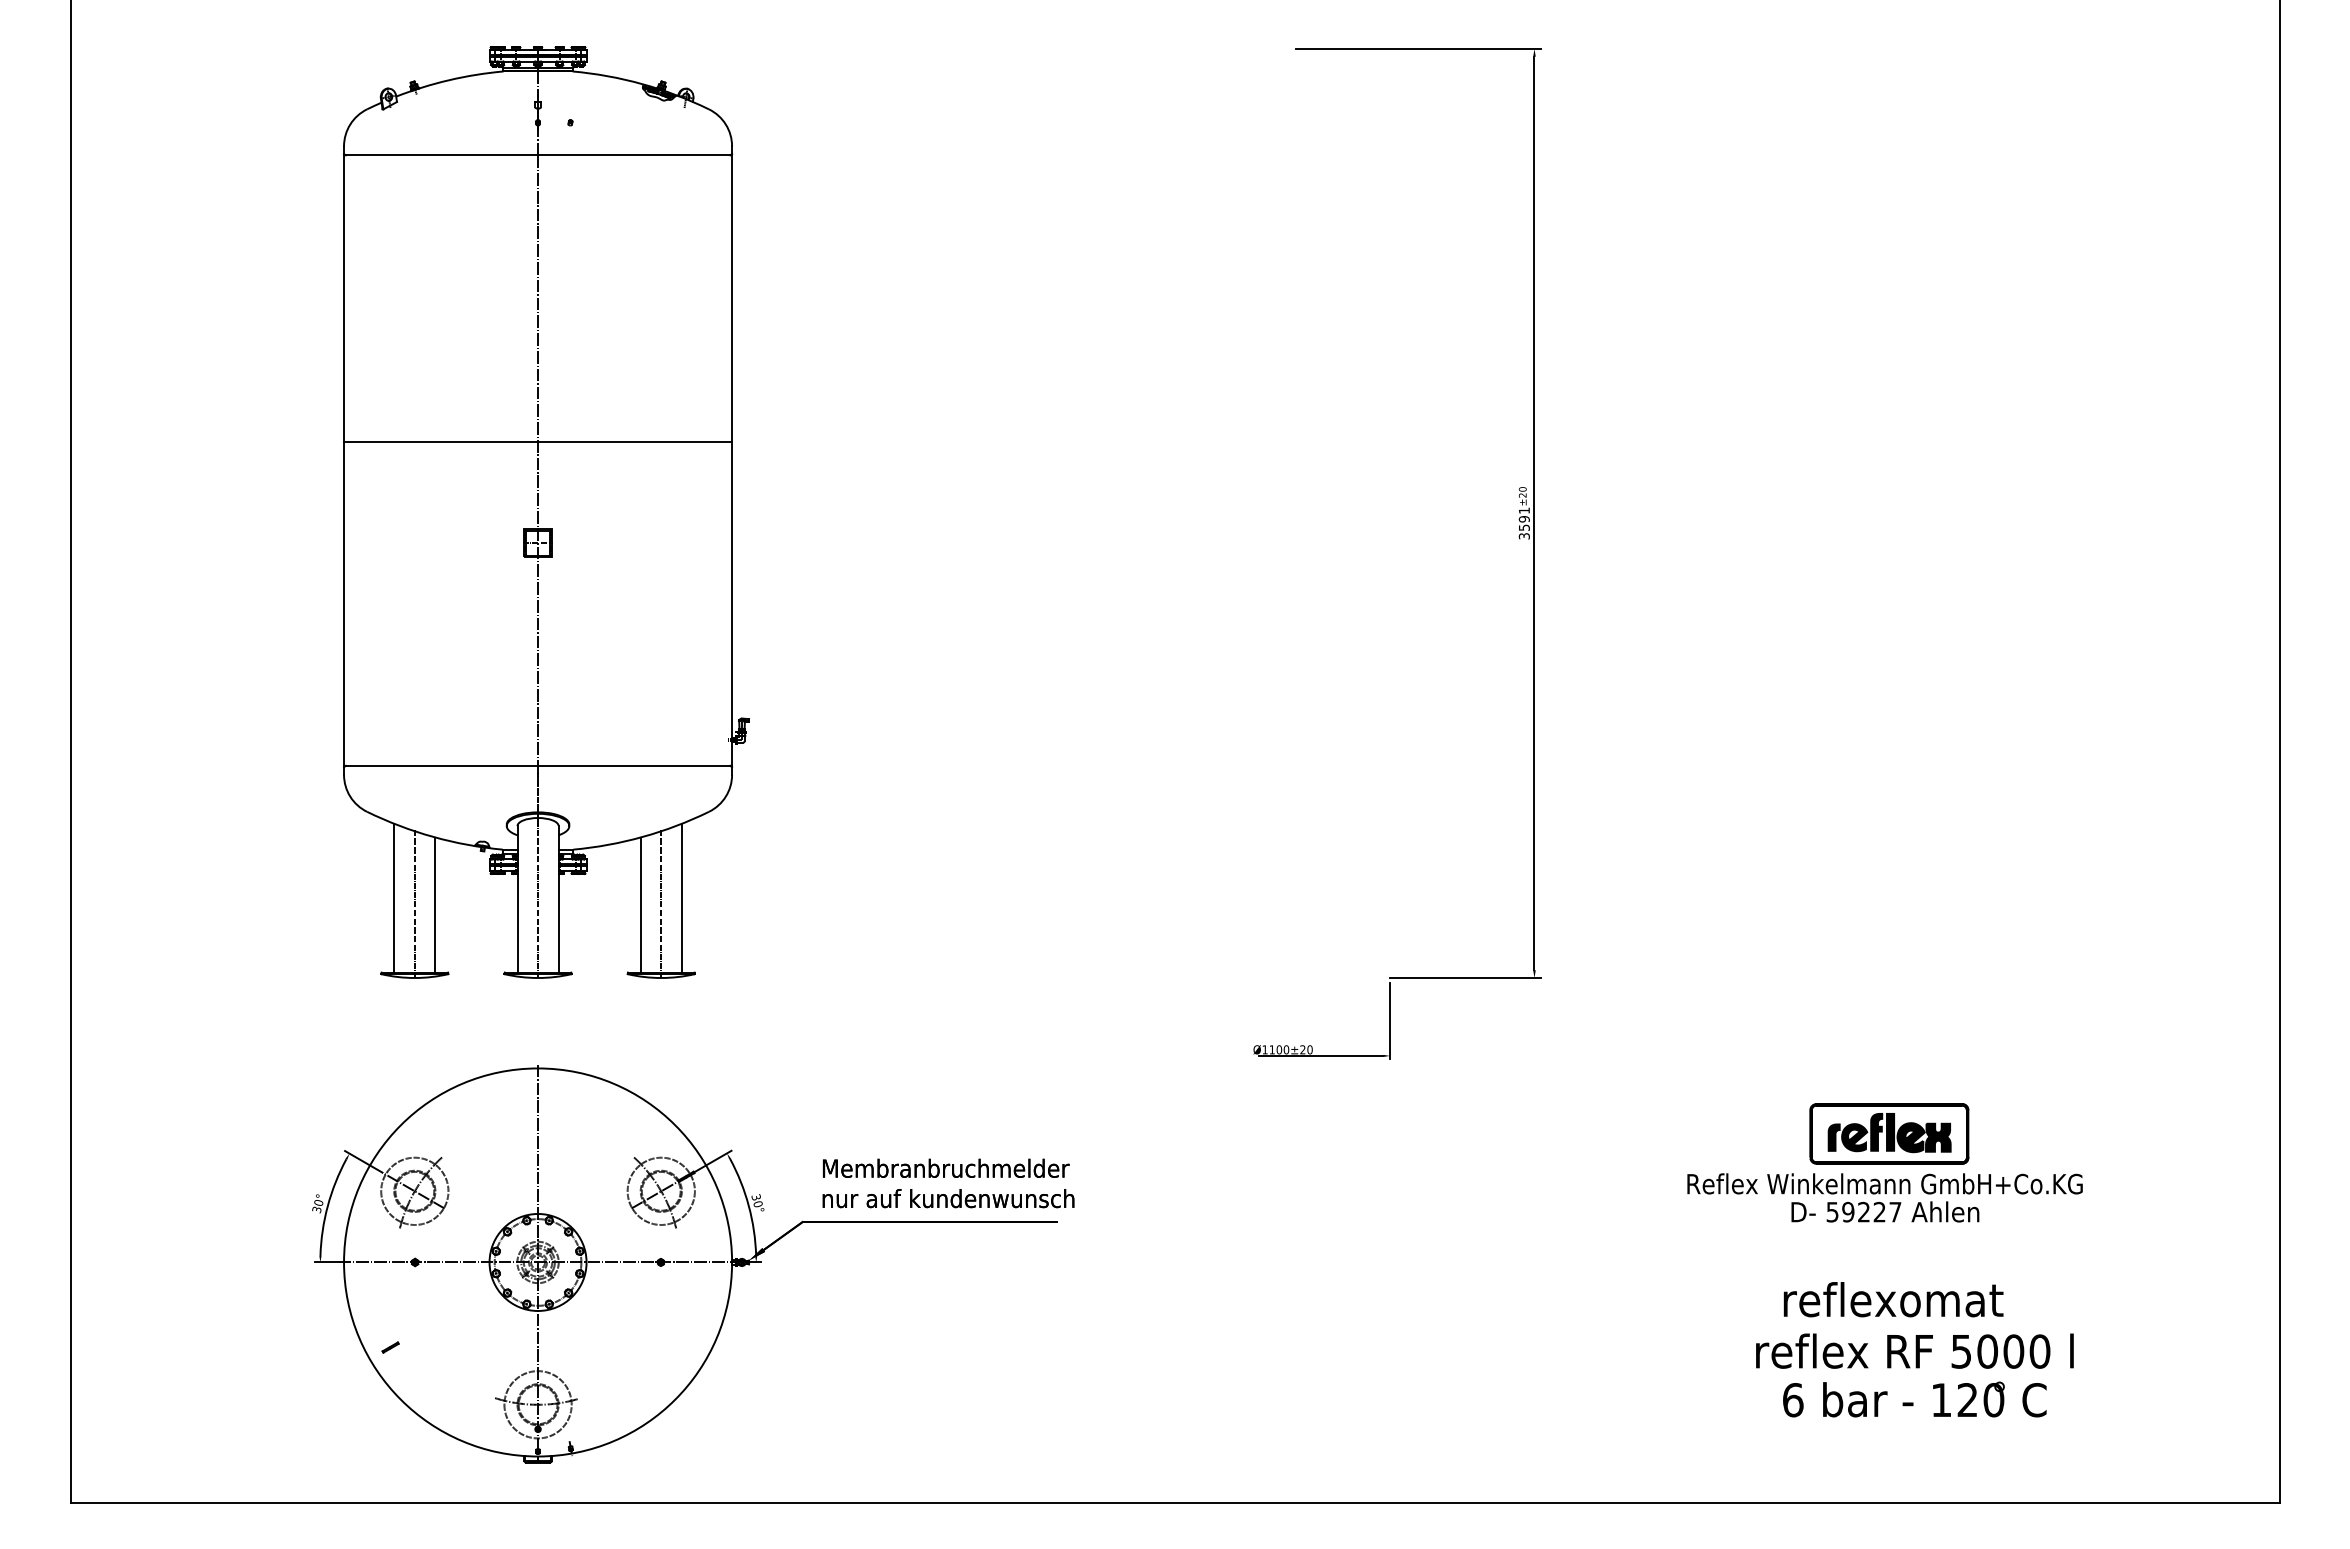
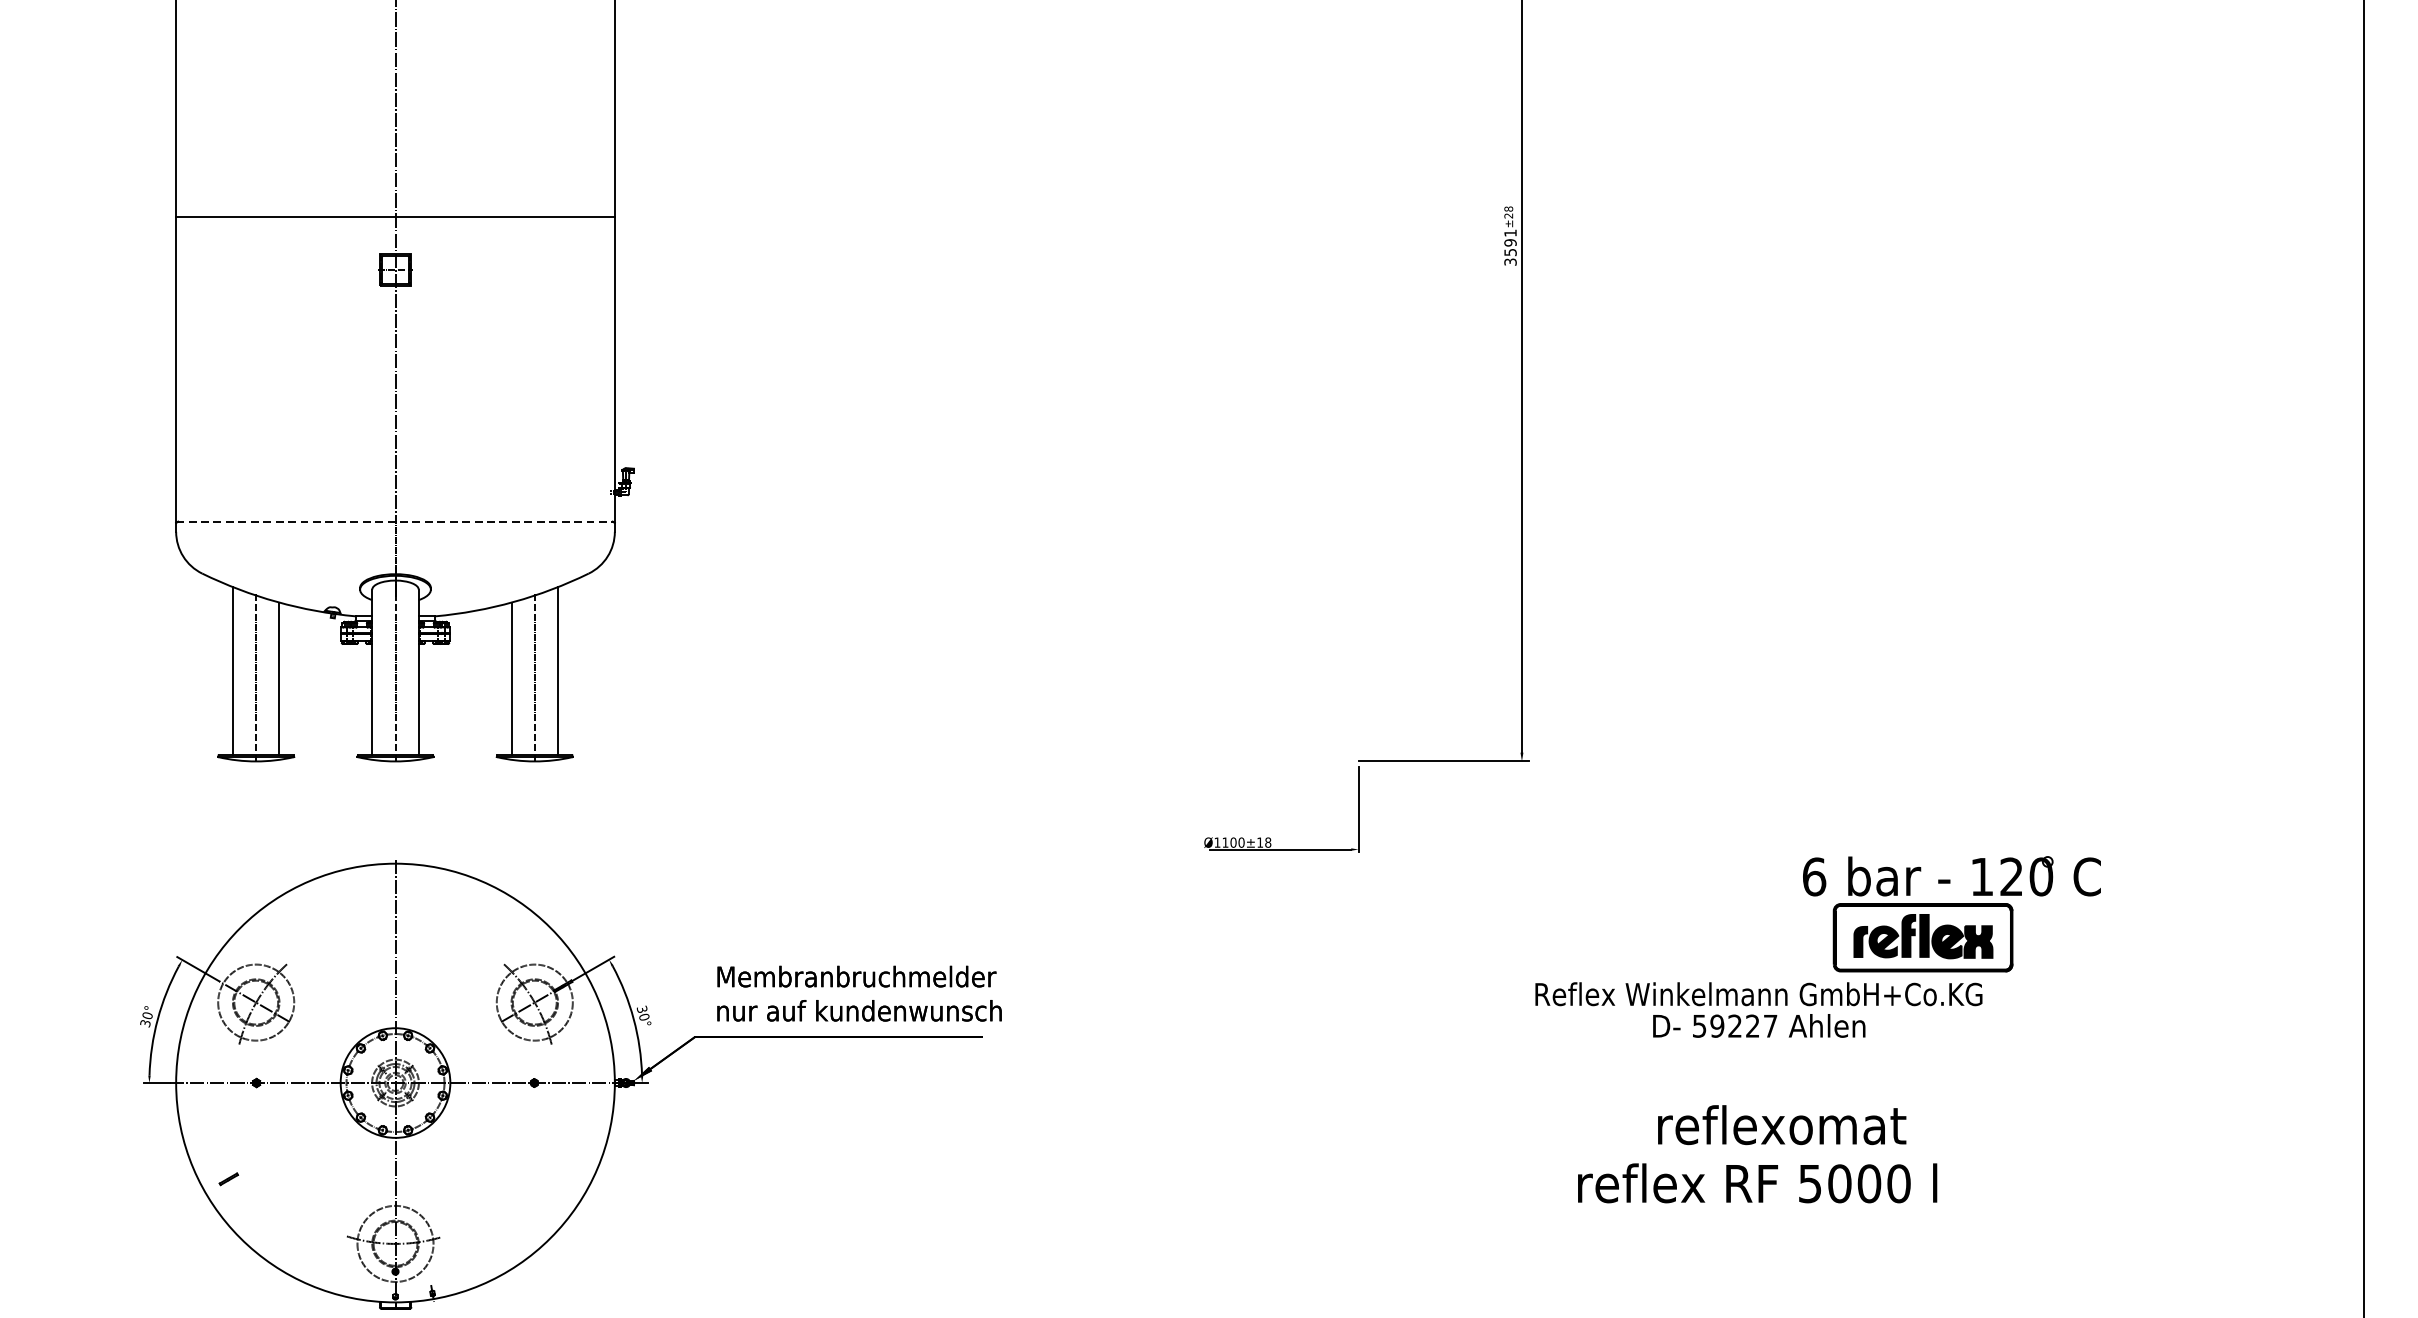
line: (538, 442) -> (396, 217), moved
text: (1522, 489) -> (1508, 209), ±20 -> ±28
line: (538, 765) -> (396, 521), solid -> dashed
text: (1306, 1049) -> (1264, 842), ±20 -> ±18
text: (1884, 1197) -> (1758, 1009), moved
text: (1893, 1299) -> (1781, 1124), moved
text: (1914, 1350) -> (1757, 1182), moved
part: (1914, 1399) -> (1951, 876), moved

